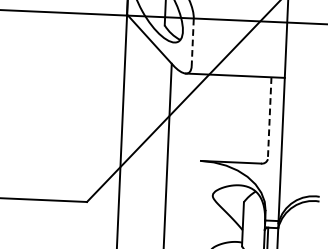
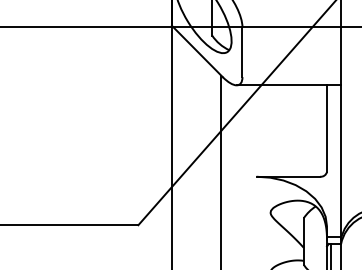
line: (192, 42) -> (242, 52), dashed -> solid
line: (270, 119) -> (327, 129), dashed -> solid

